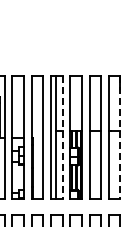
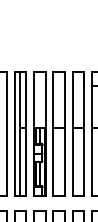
line: (62, 137) -> (26, 133), dashed -> solid
line: (120, 137) -> (84, 133), dashed -> solid

